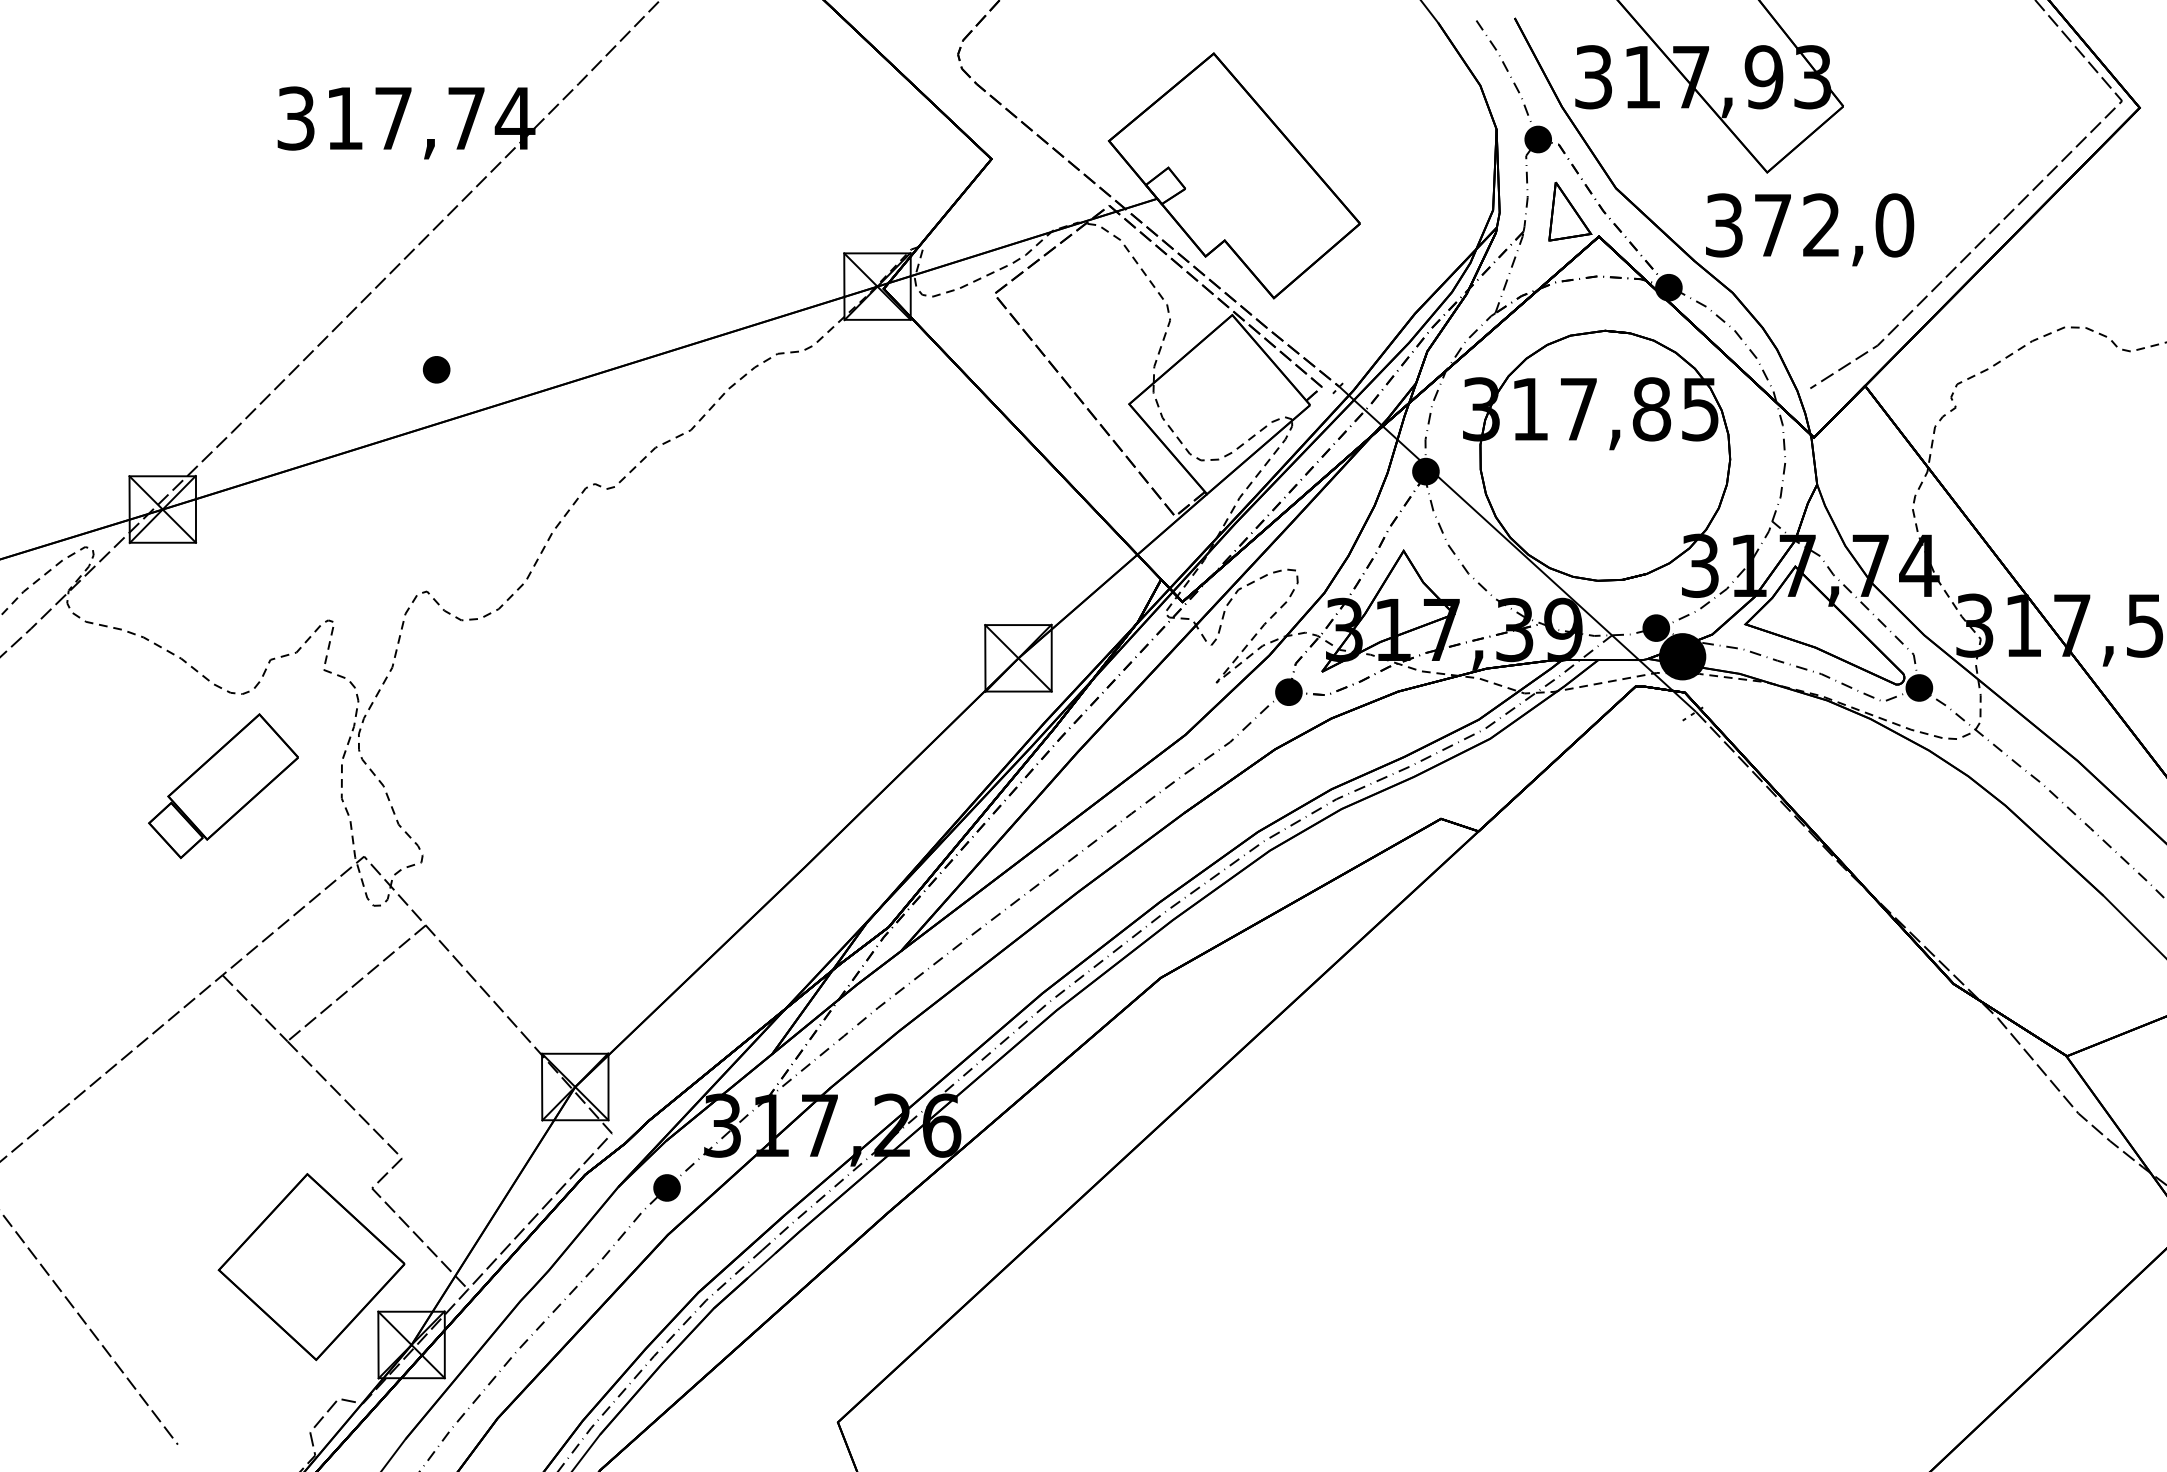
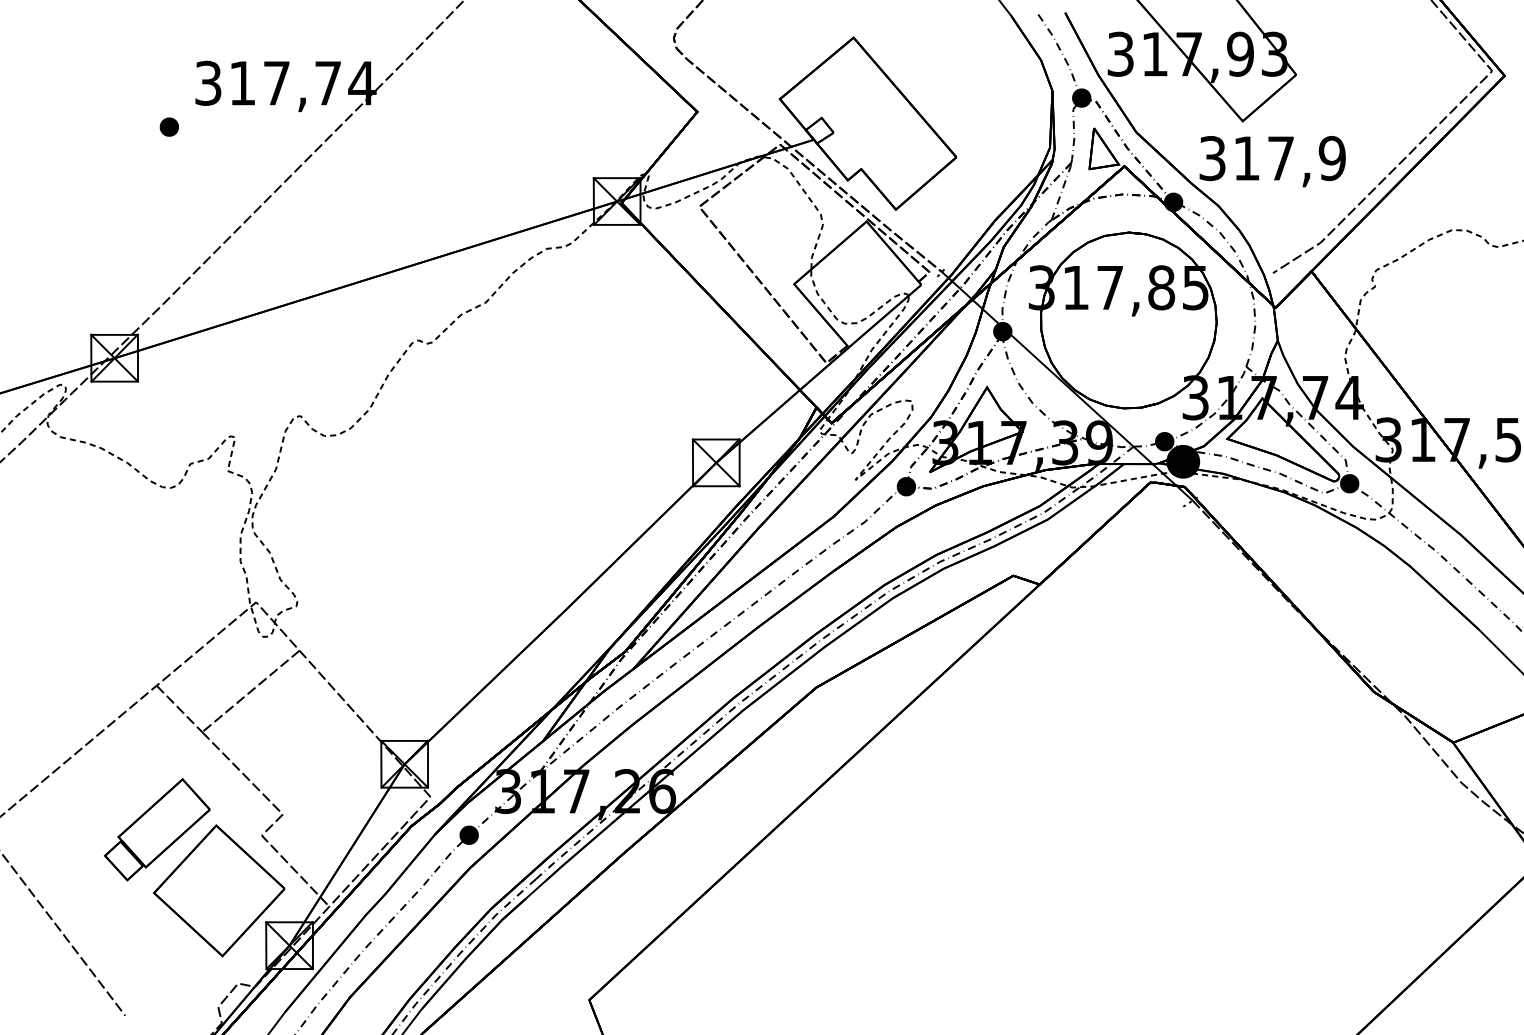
text: (1834, 225) -> (1290, 158), 372,0 -> 317,9
part: (436, 369) -> (169, 126), moved
part: (223, 786) -> (157, 830), moved

